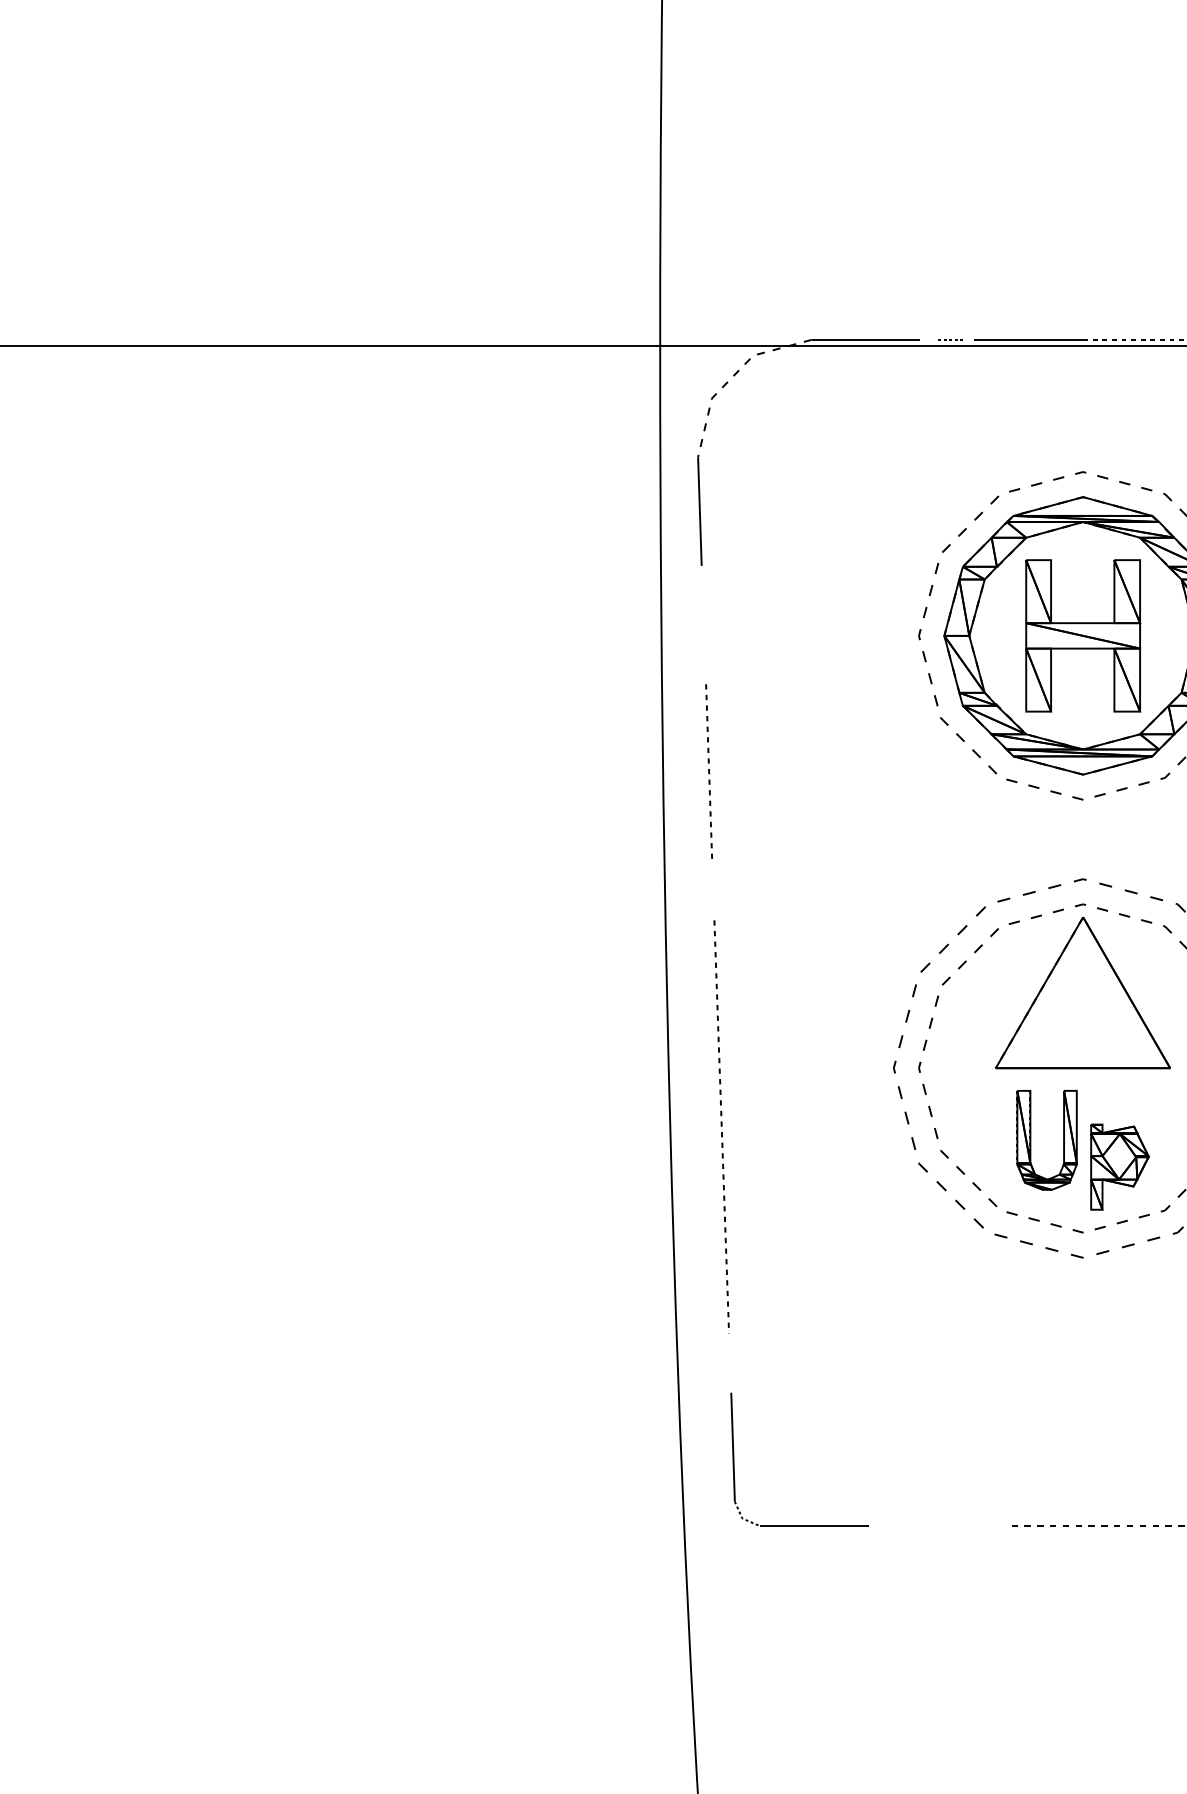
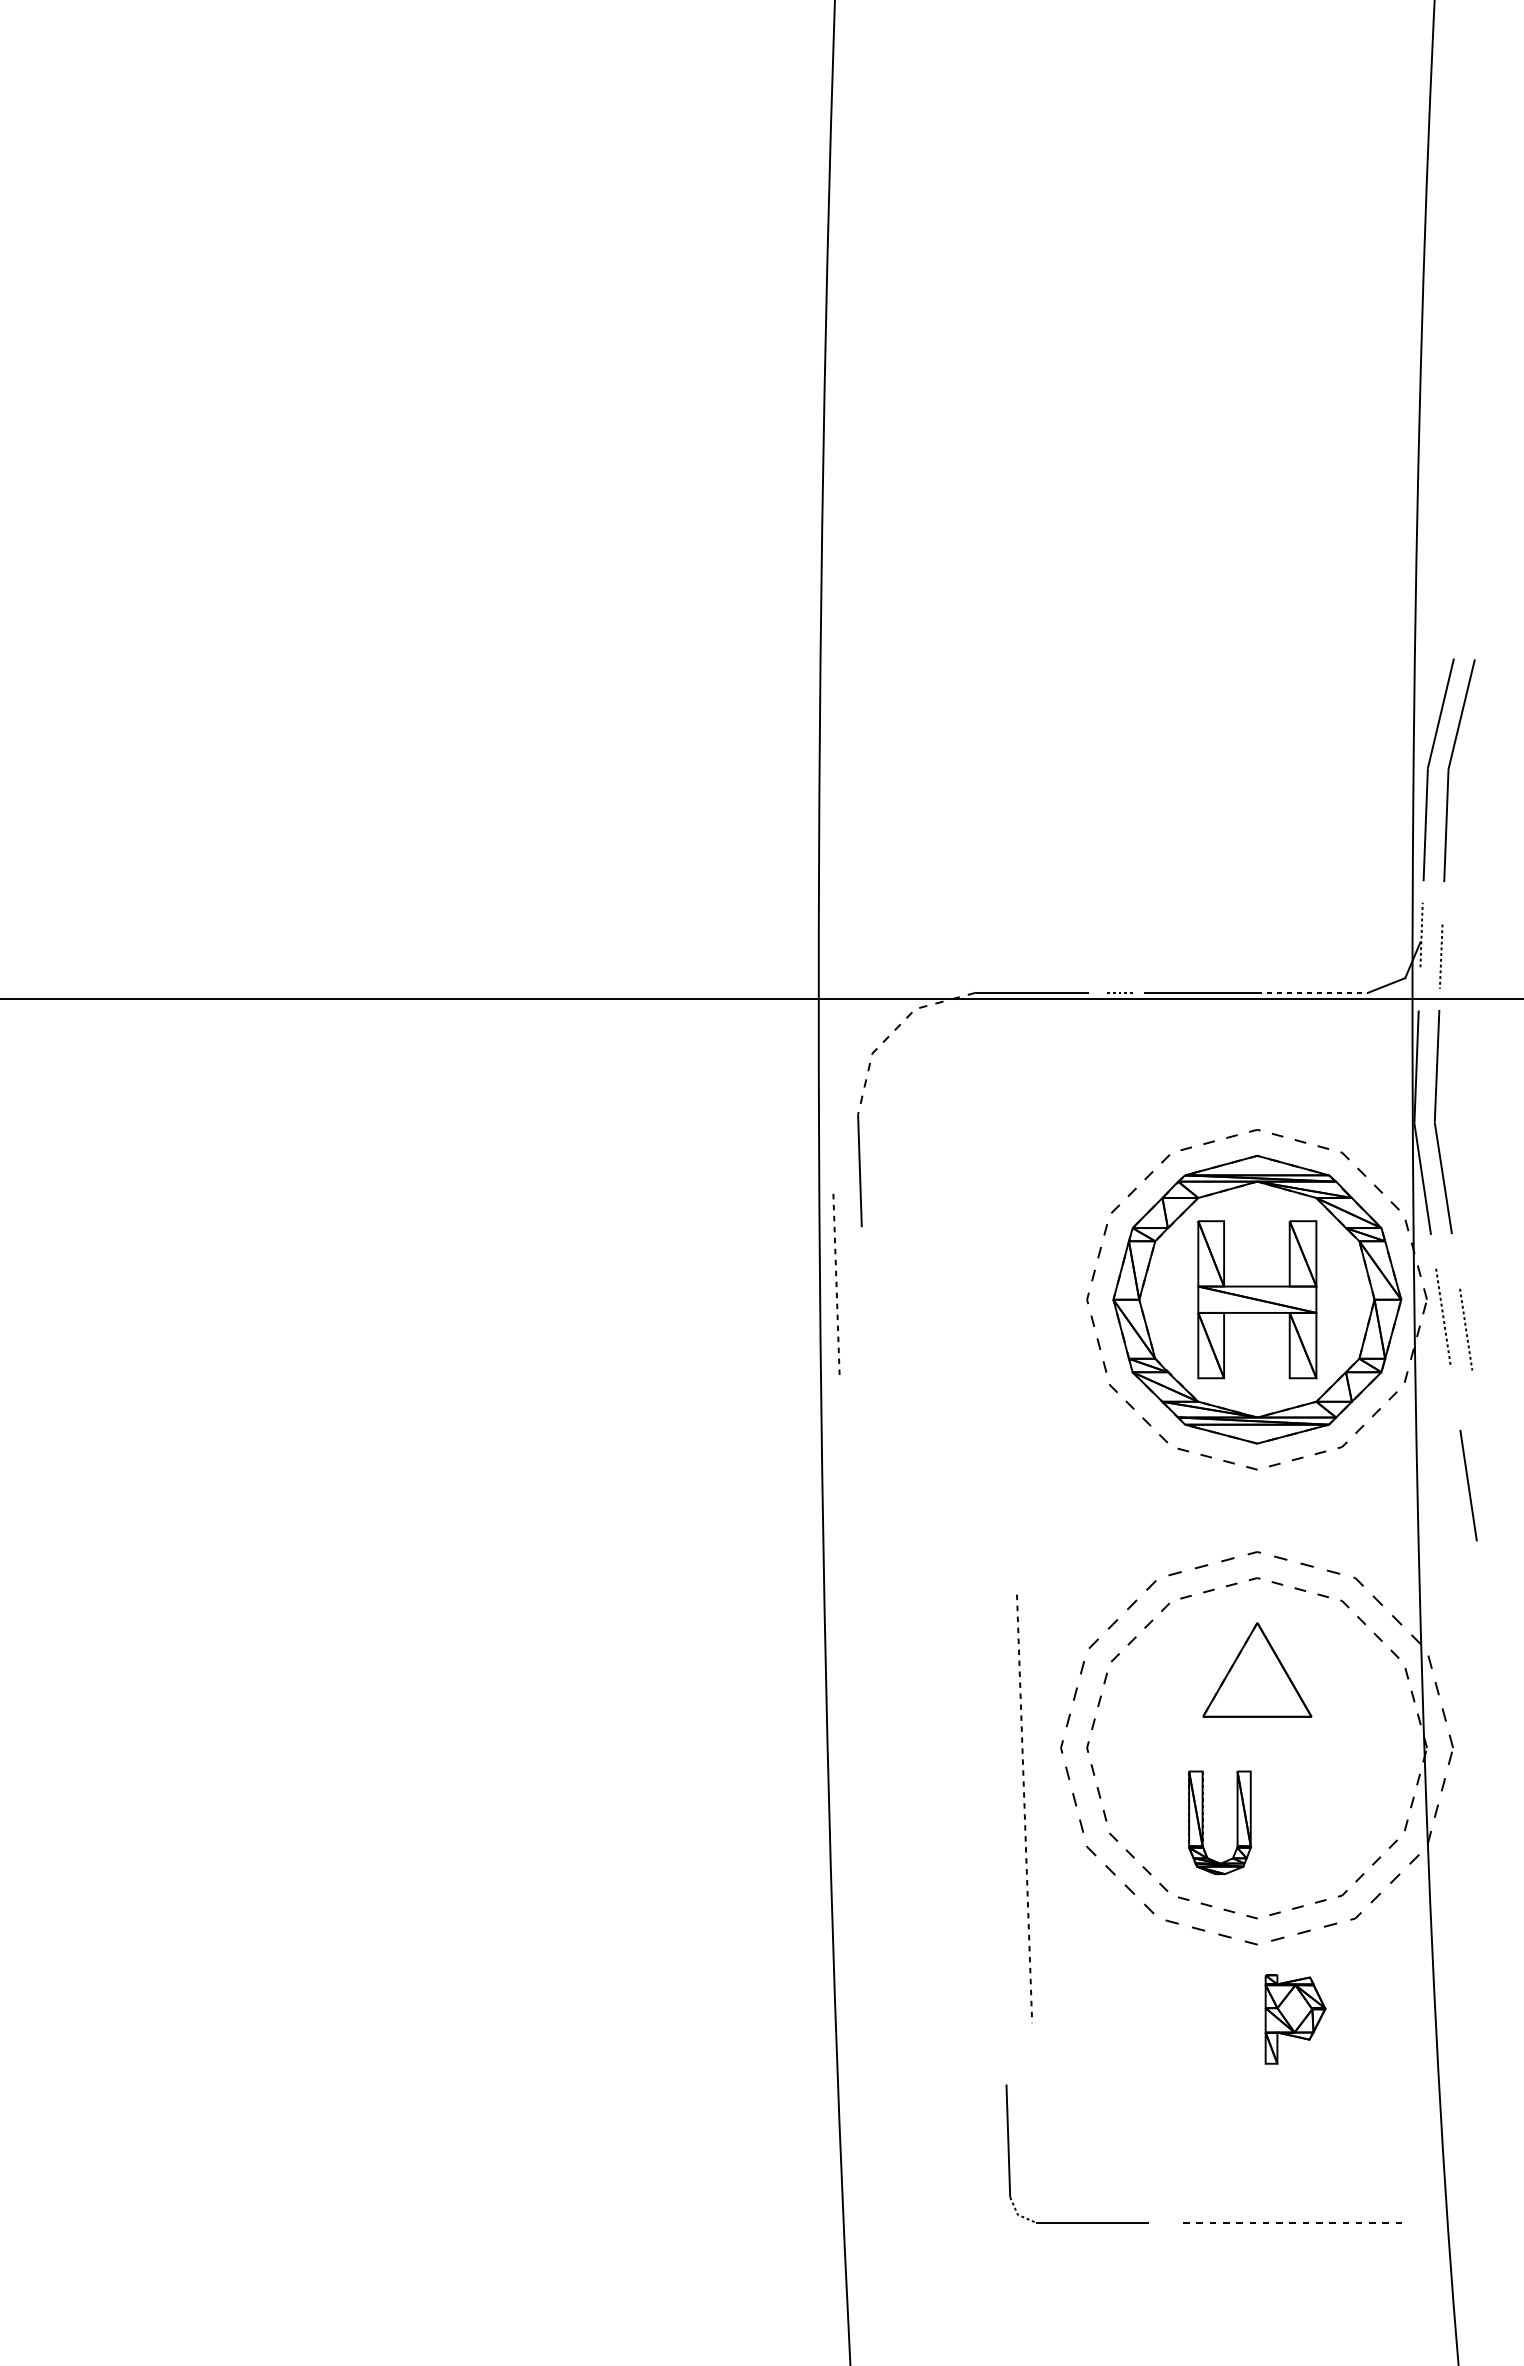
line: (709, 771) -> (836, 1284), moved
part: (1083, 992) -> (1257, 1669), size x0.6
line: (721, 1126) -> (1024, 1808), moved
part: (1119, 1167) -> (1295, 2019), moved
part: (734, 1459) -> (1009, 2153), moved

